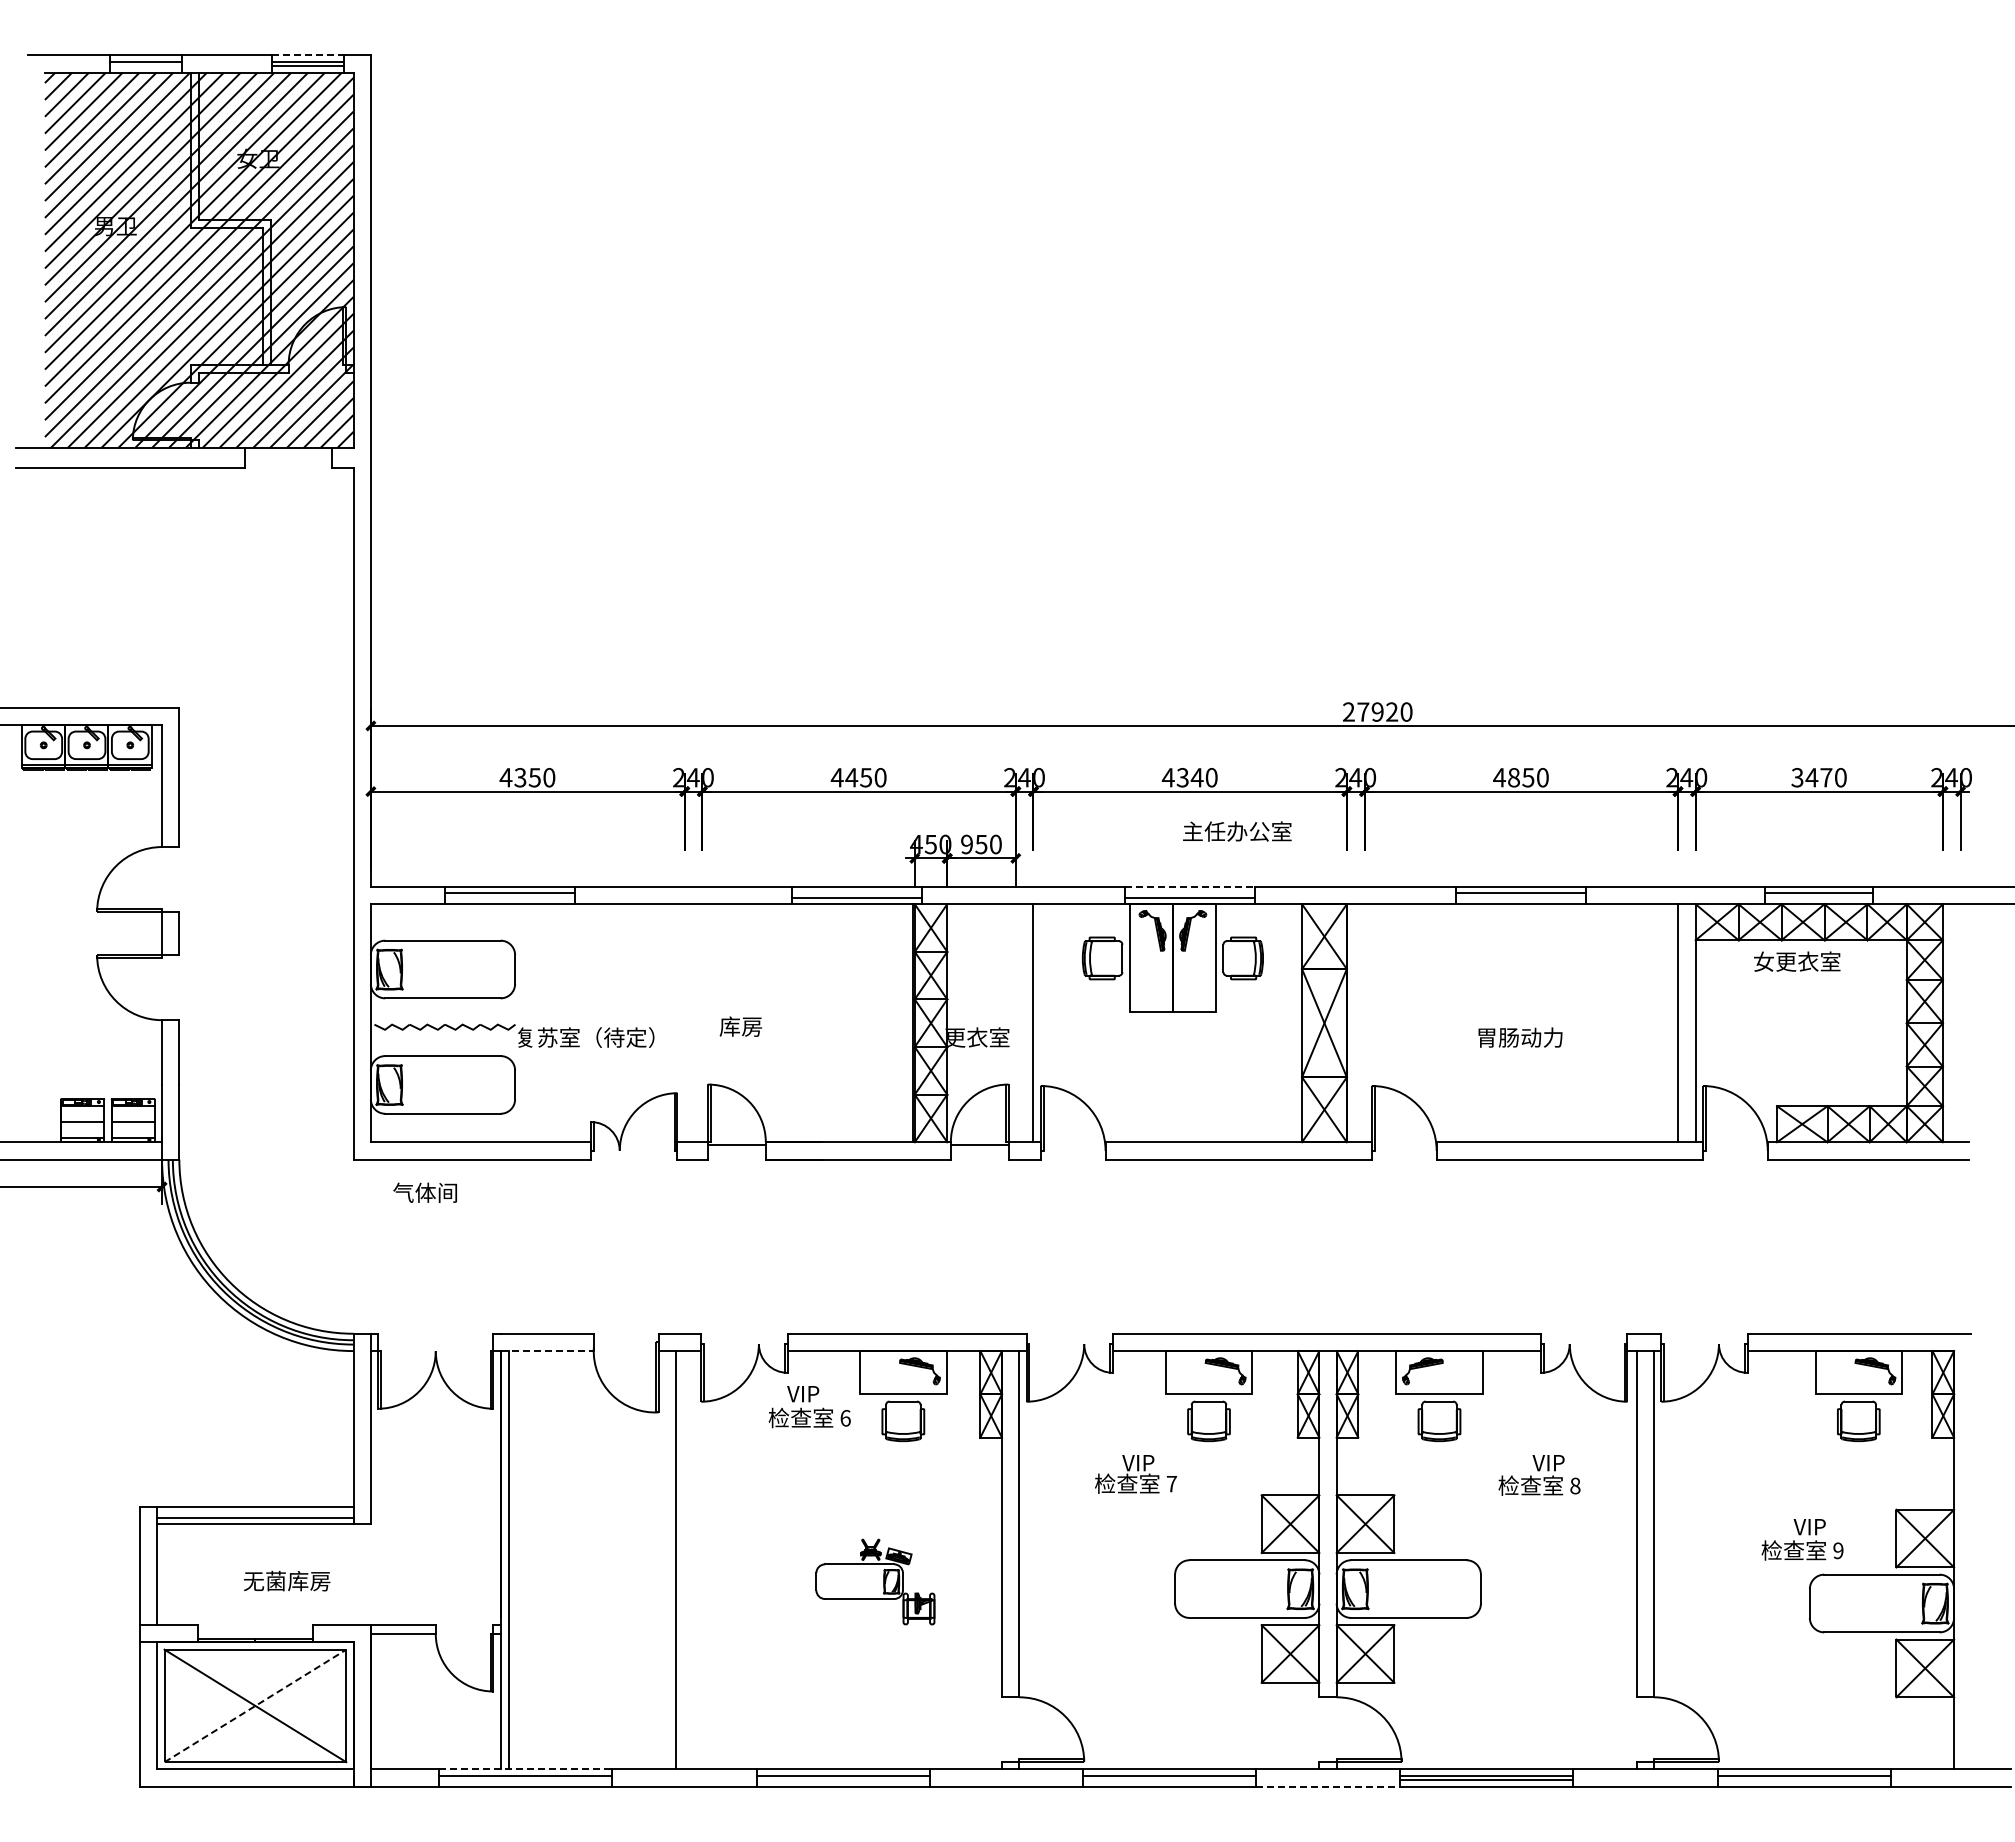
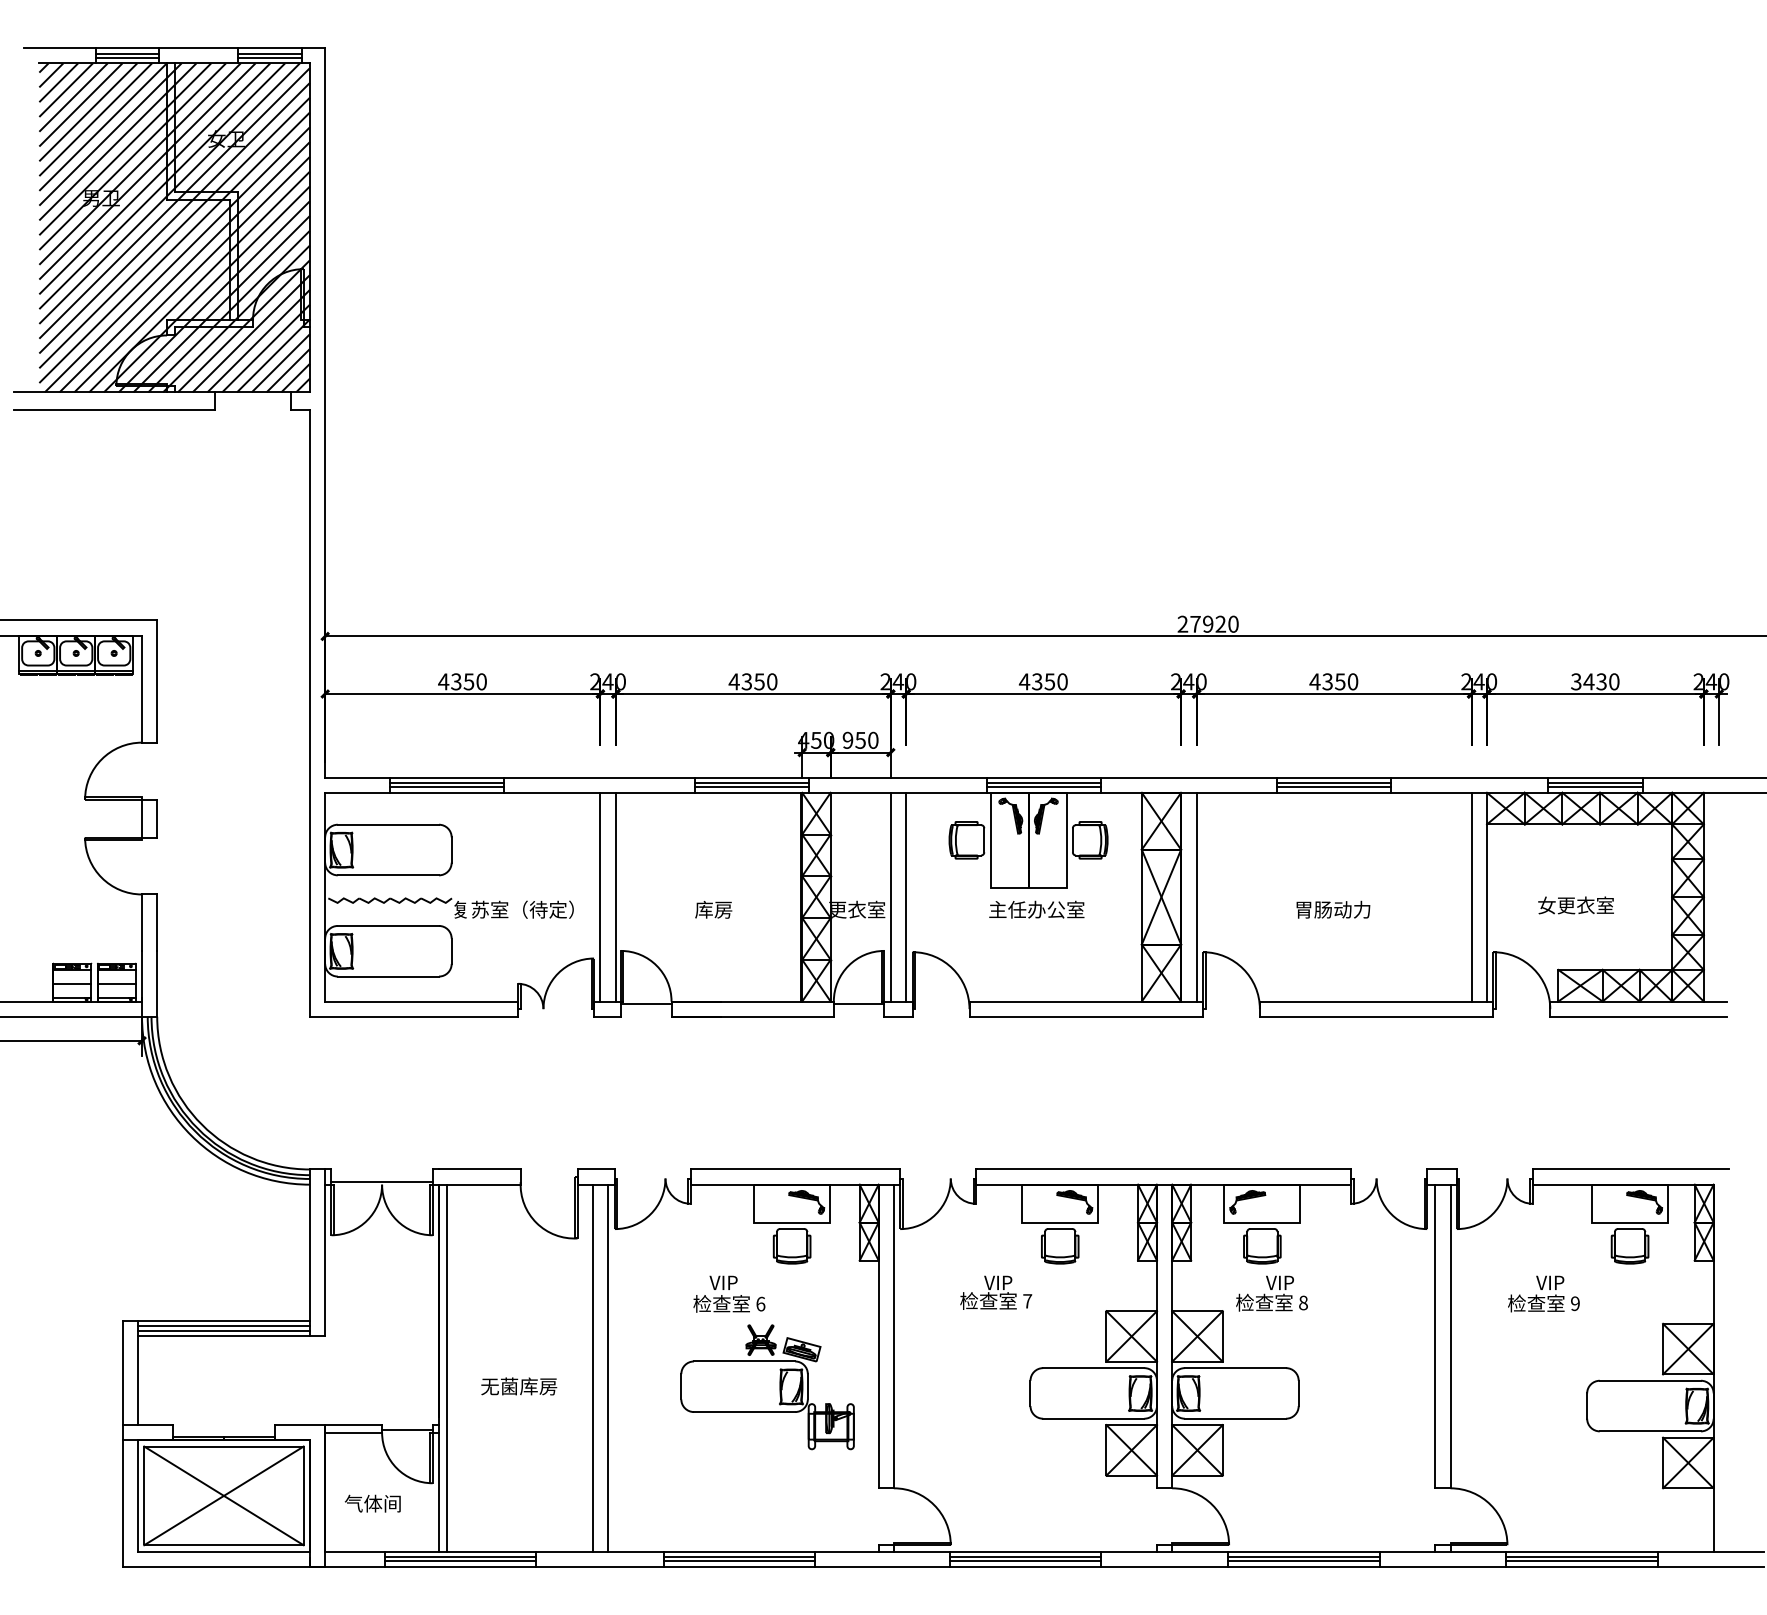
line: (308, 55) -> (270, 48), dashed -> solid
line: (145, 66) -> (127, 58), added
text: (851, 777) -> (746, 681), 4450 -> 4350
text: (1196, 777) -> (1049, 681), 4340 -> 4350
text: (1513, 777) -> (1327, 681), 4850 -> 4350
text: (1826, 777) -> (1601, 681), 3470 -> 3430
text: (1237, 831) -> (1036, 909), moved
line: (1190, 886) -> (1043, 777), dashed -> solid
line: (857, 893) -> (751, 783), added
line: (1190, 893) -> (1043, 783), added
line: (509, 897) -> (446, 786), added
line: (1521, 897) -> (1334, 786), added
line: (1819, 897) -> (1595, 786), added
text: (1797, 961) -> (1576, 905), moved
line: (684, 1023) -> (600, 897), added
line: (702, 1023) -> (616, 897), added
line: (1015, 1023) -> (890, 897), added
line: (1364, 1023) -> (1196, 897), added
text: (740, 1026) -> (713, 909), moved
text: (424, 1192) -> (372, 1503), moved
line: (435, 1348) -> (381, 1182), added
line: (547, 1351) -> (480, 1185), dashed -> solid
text: (809, 1407) -> (729, 1294), moved
text: (1539, 1475) -> (1272, 1293), moved
line: (255, 1512) -> (223, 1326), added
text: (1802, 1539) -> (1543, 1293), moved
line: (693, 1560) -> (608, 1368), added
text: (287, 1580) -> (519, 1385), moved
part: (875, 1581) -> (767, 1386), size x1.67
line: (464, 1630) -> (407, 1429), added
line: (255, 1705) -> (223, 1495), dashed -> solid
line: (525, 1769) -> (460, 1551), dashed -> solid
line: (524, 1780) -> (459, 1561), added
line: (842, 1780) -> (738, 1561), added
line: (1168, 1780) -> (1024, 1561), added
line: (1803, 1780) -> (1581, 1561), added
line: (1328, 1786) -> (1165, 1566), dashed -> solid

